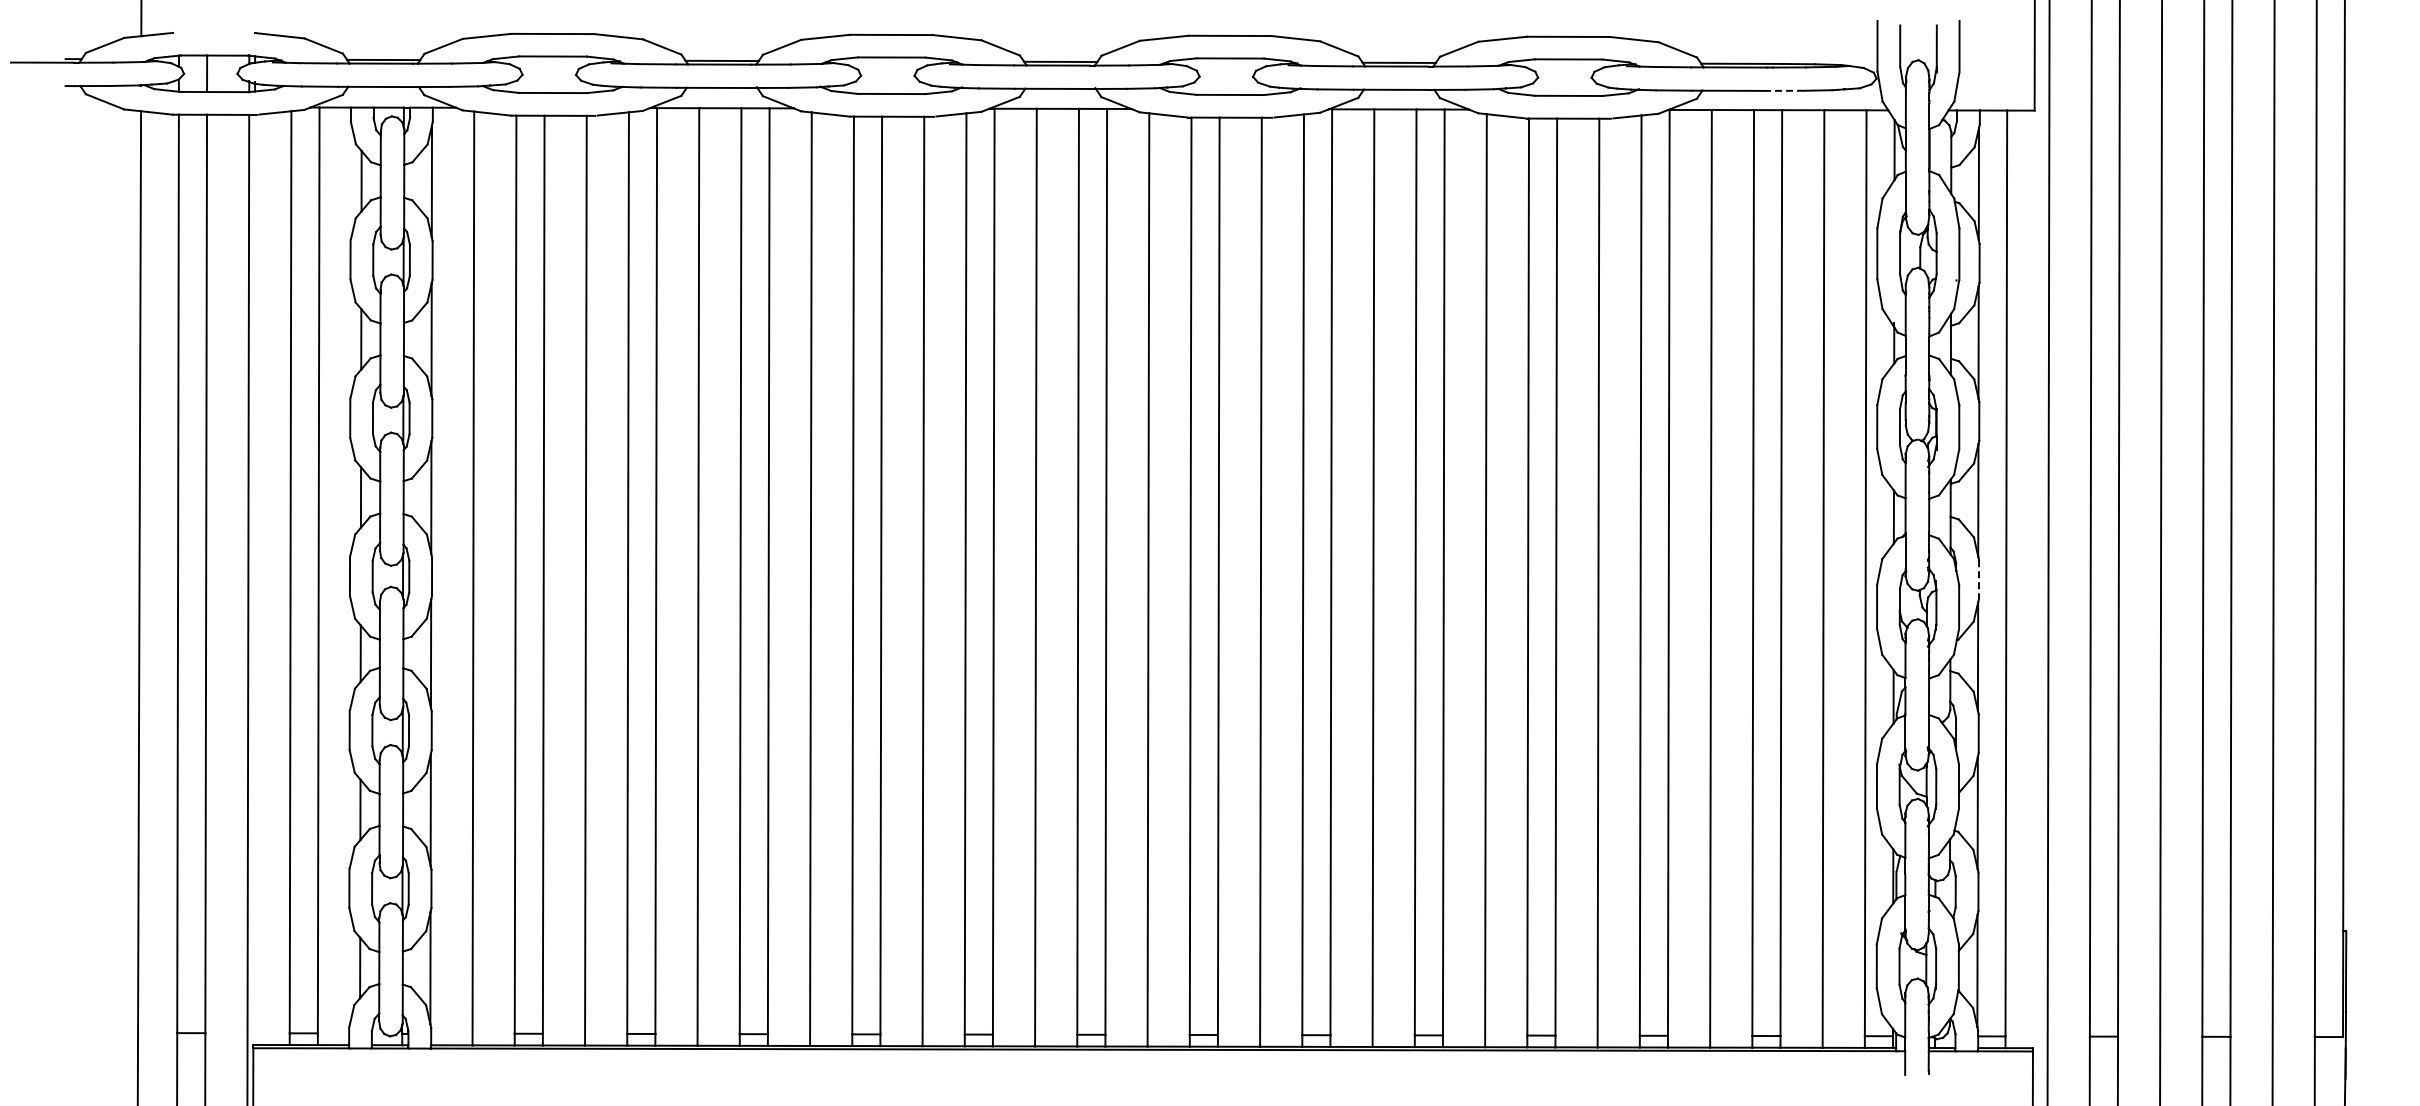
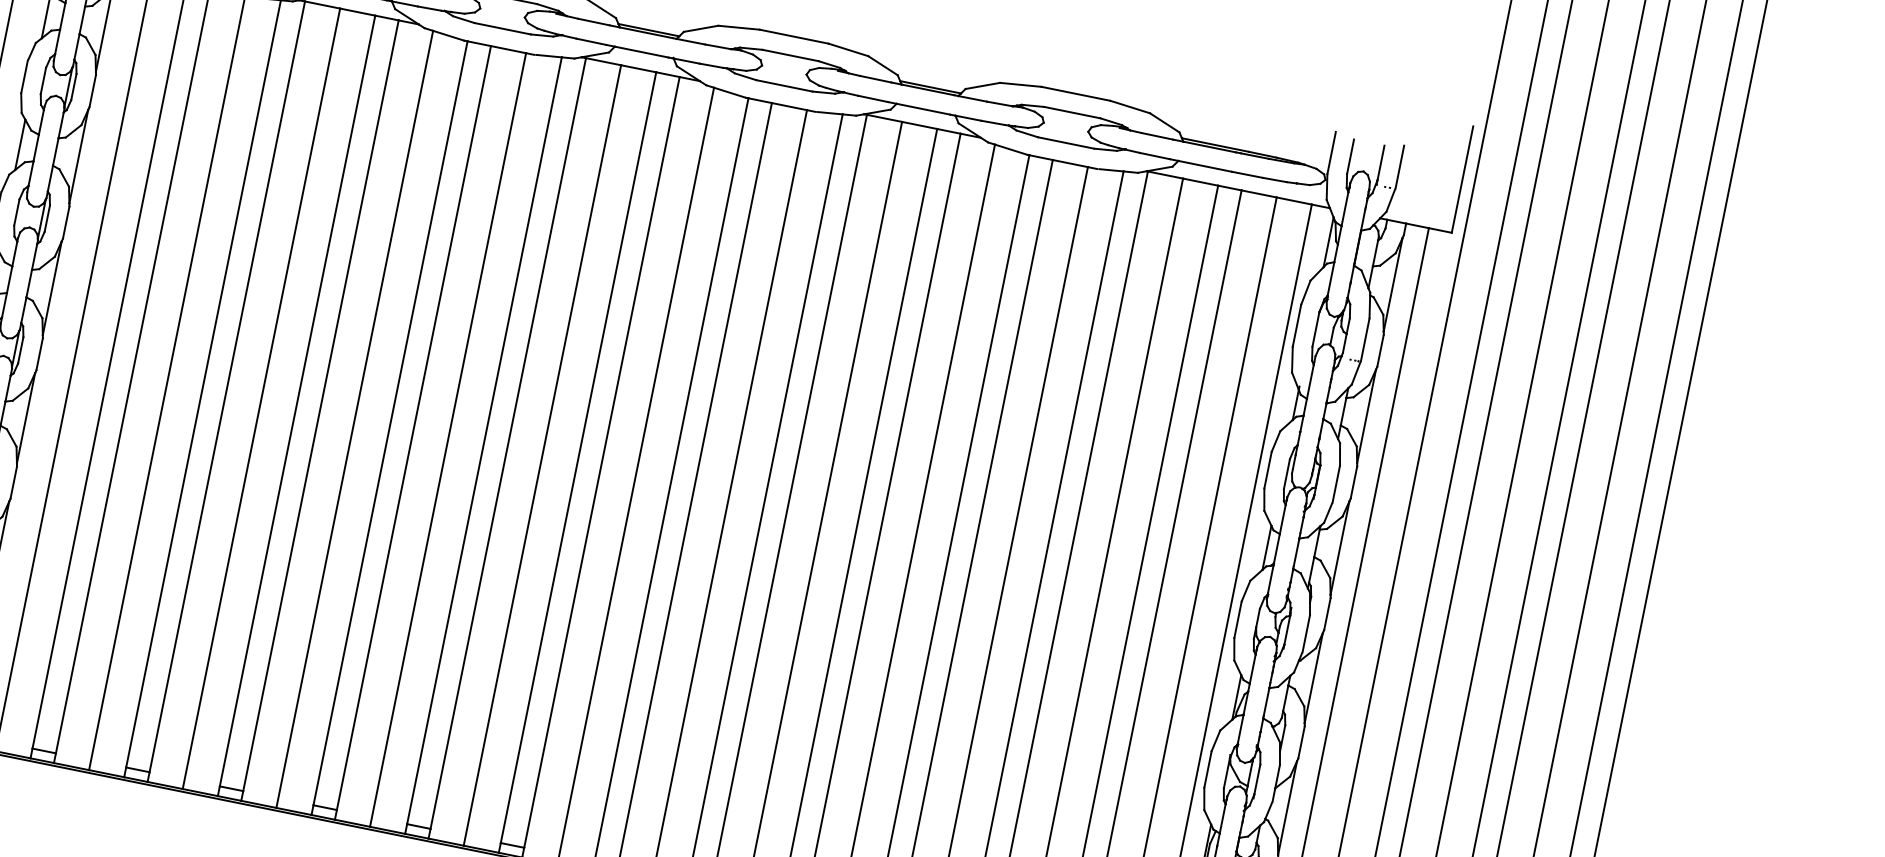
line: (1785, 90) -> (1247, 174), dashed -> solid
line: (1979, 580) -> (1327, 614), dashed -> solid

